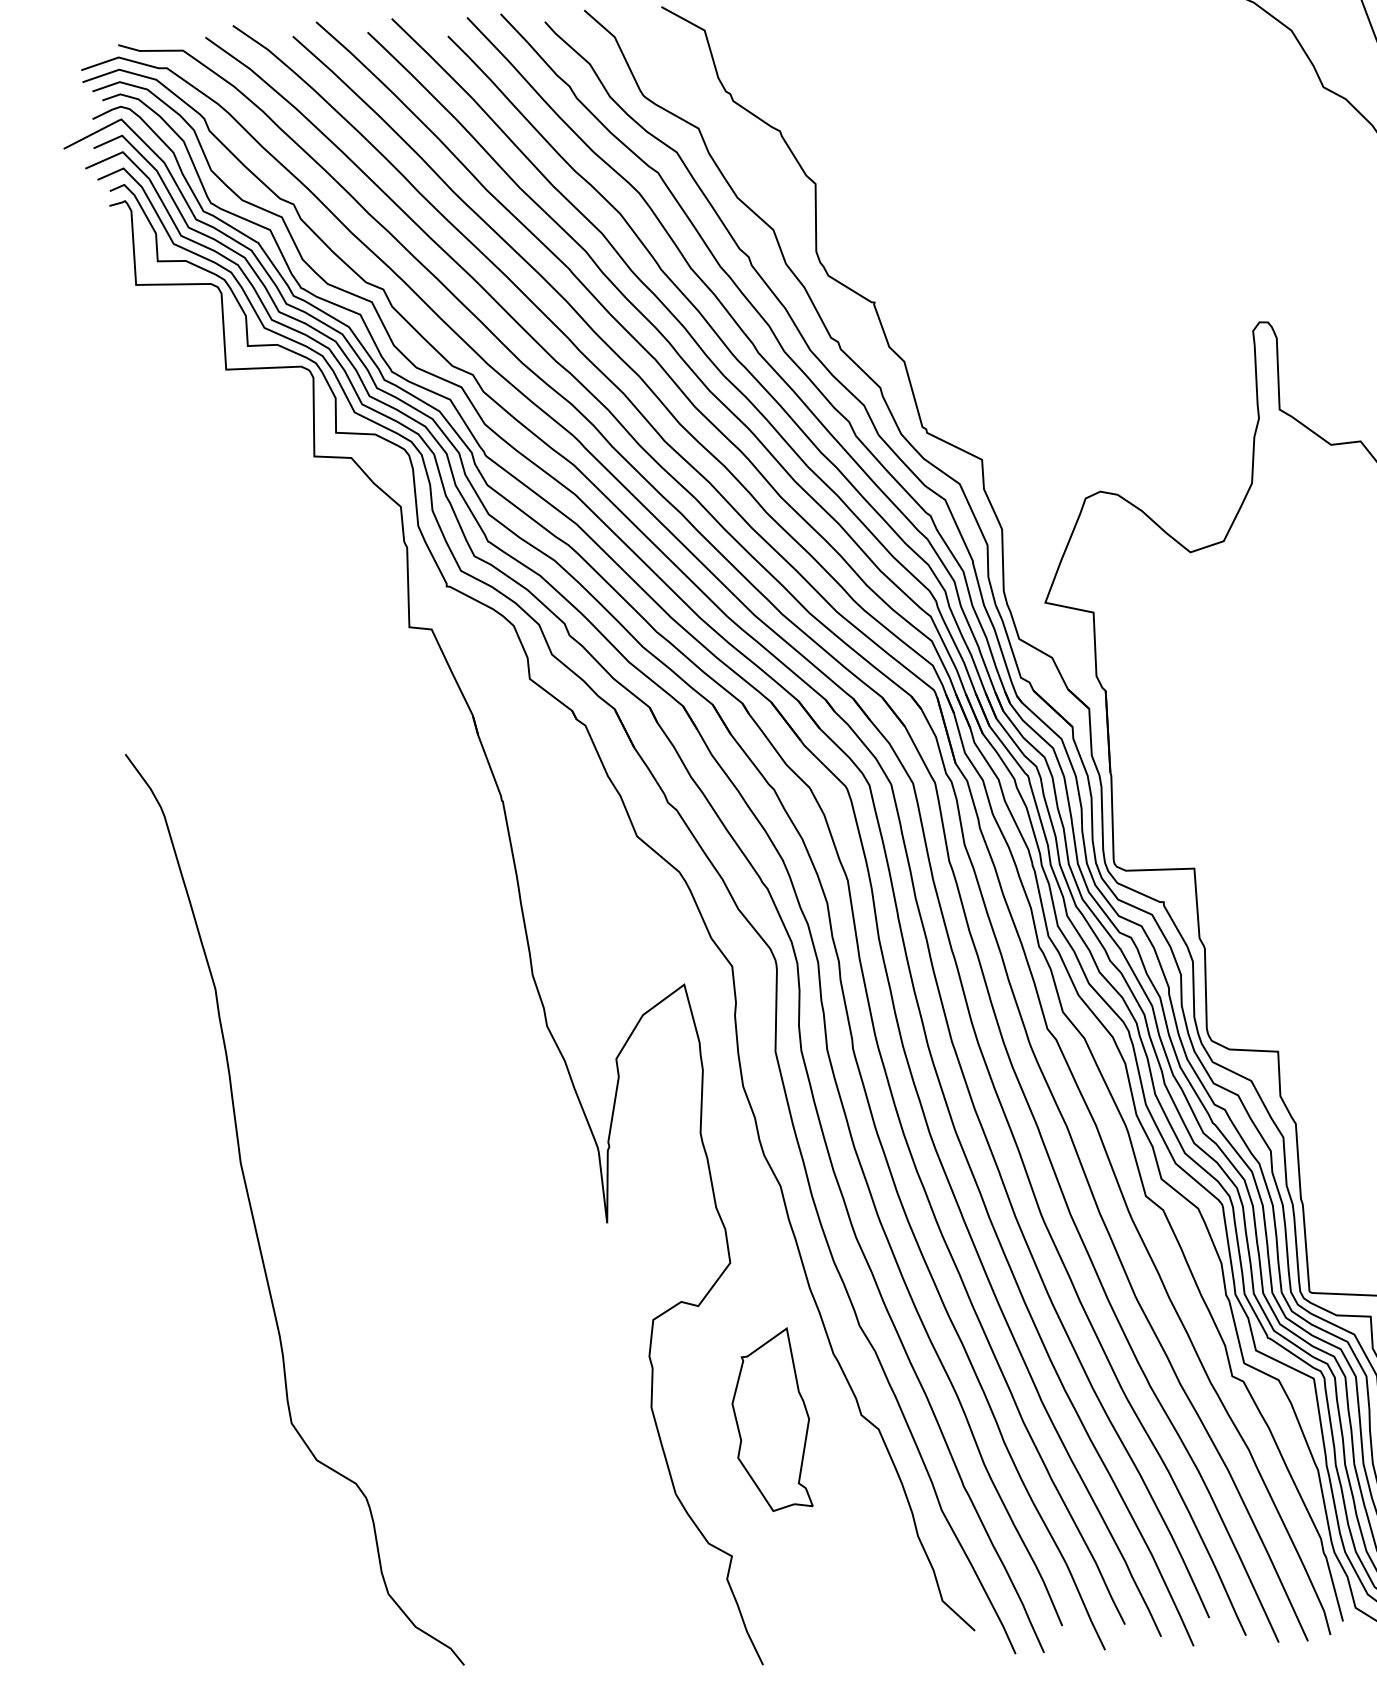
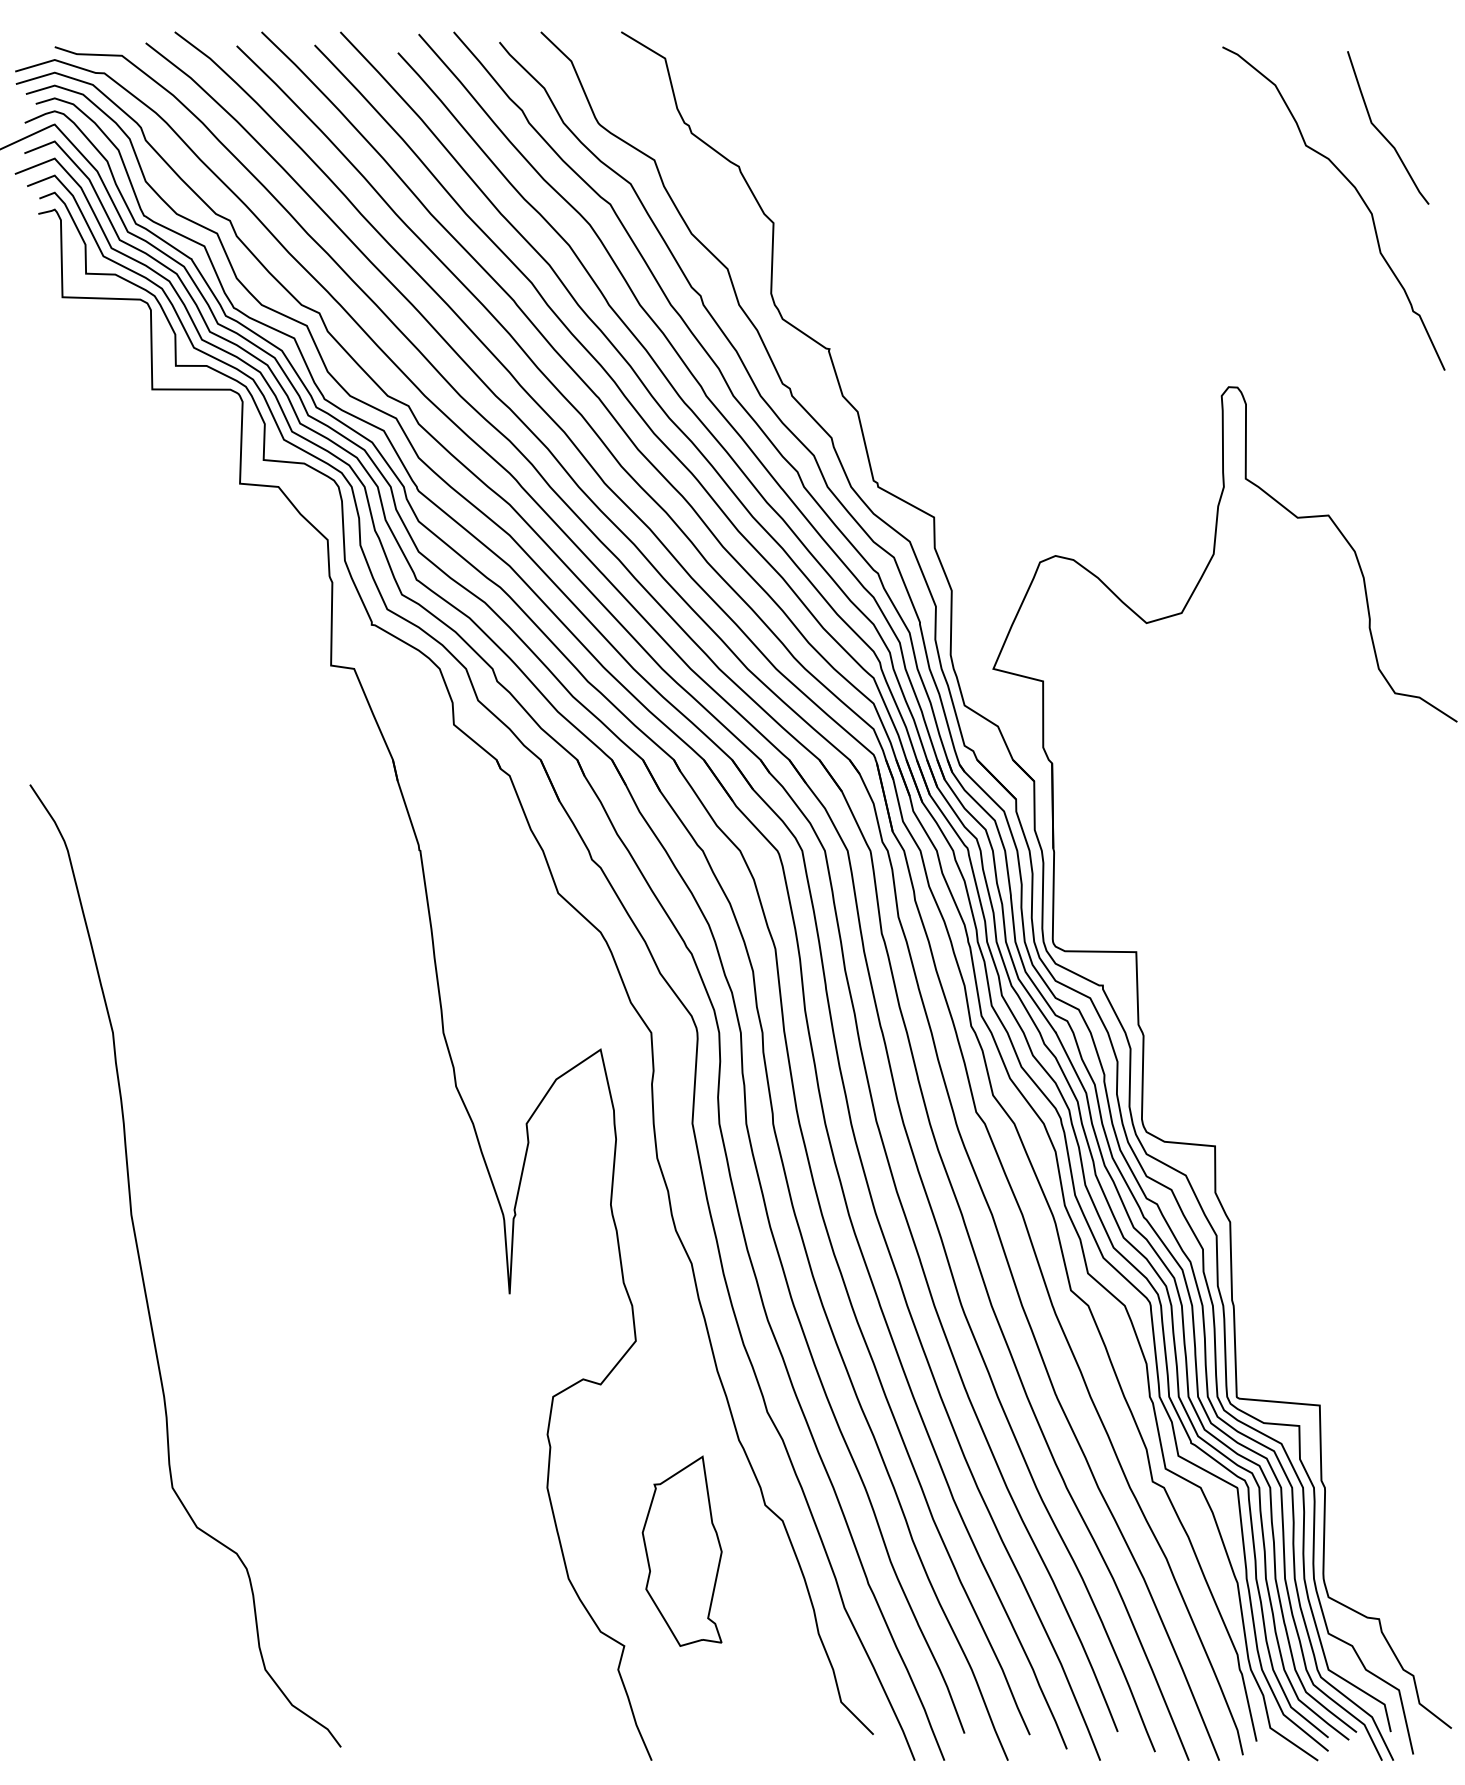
part: (770, 1419) -> (681, 1550), moved

